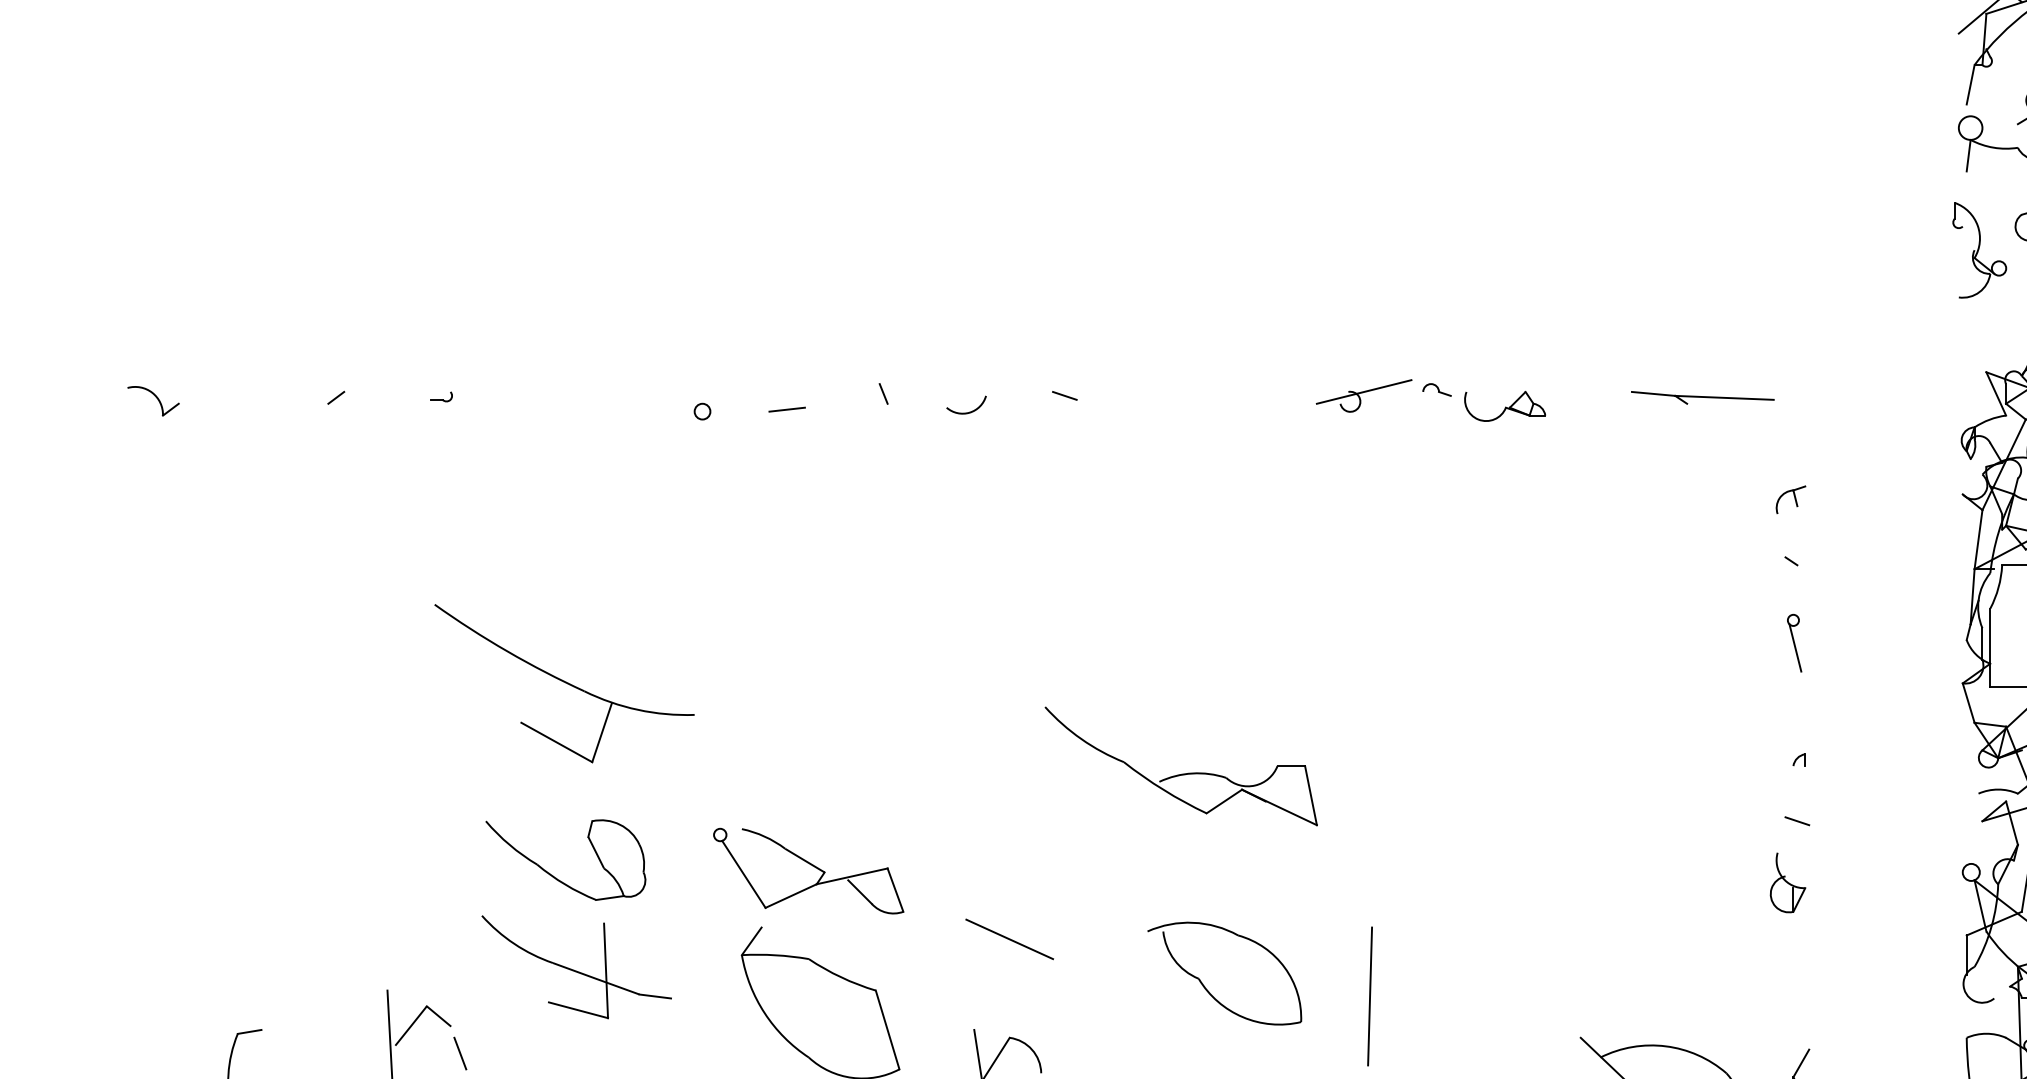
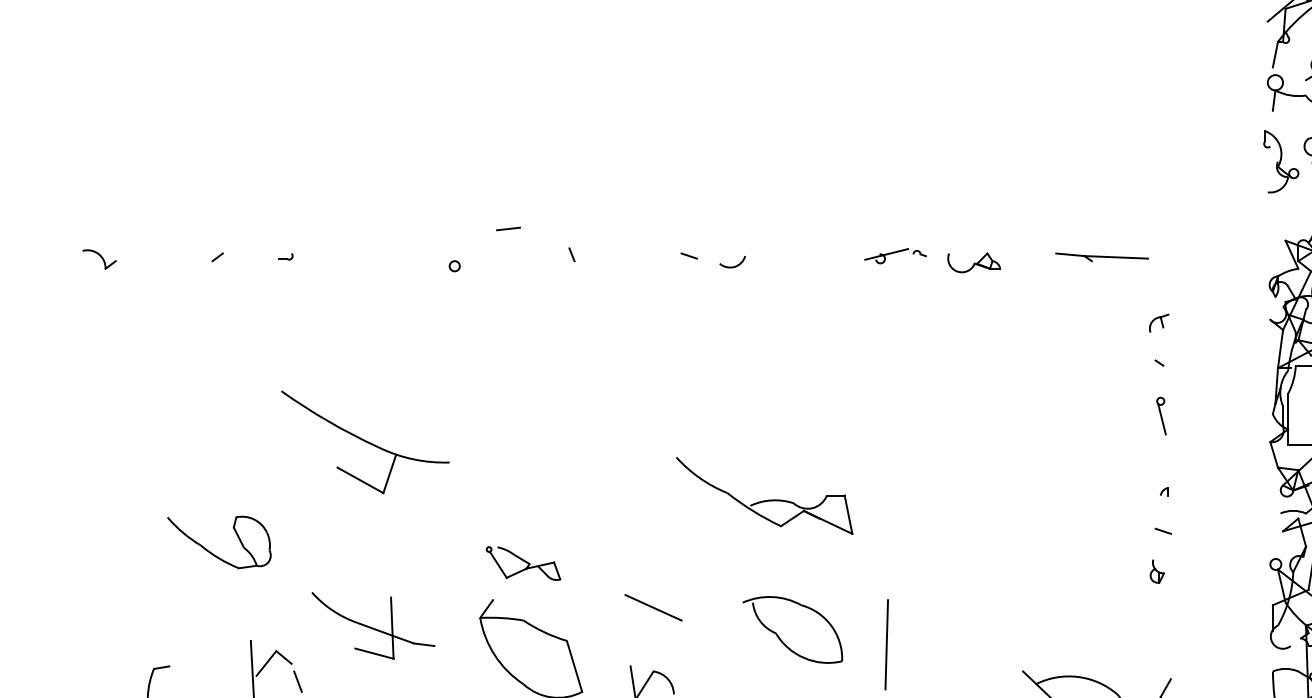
part: (1383, 396) -> (895, 256), size x0.7
line: (787, 408) -> (508, 228), moved
arc: (966, 412) -> (732, 266), moved
part: (808, 870) -> (523, 563), size x0.6
part: (556, 877) -> (213, 553), moved
part: (1788, 883) -> (1157, 571), size x0.6

